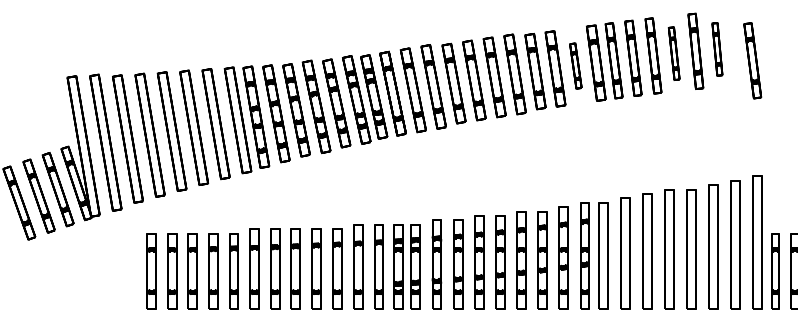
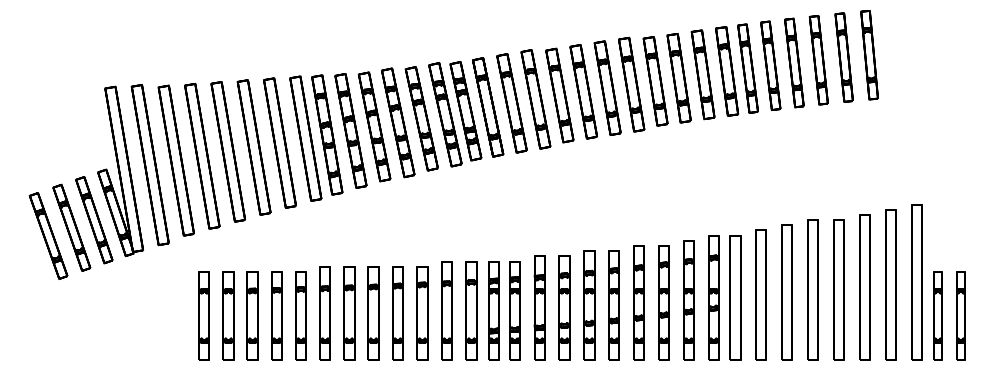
part: (717, 49) -> (869, 55), size x1.43
part: (674, 53) -> (818, 60), size x1.43
part: (752, 60) -> (910, 68), removed
part: (575, 65) -> (702, 74), size x1.67

